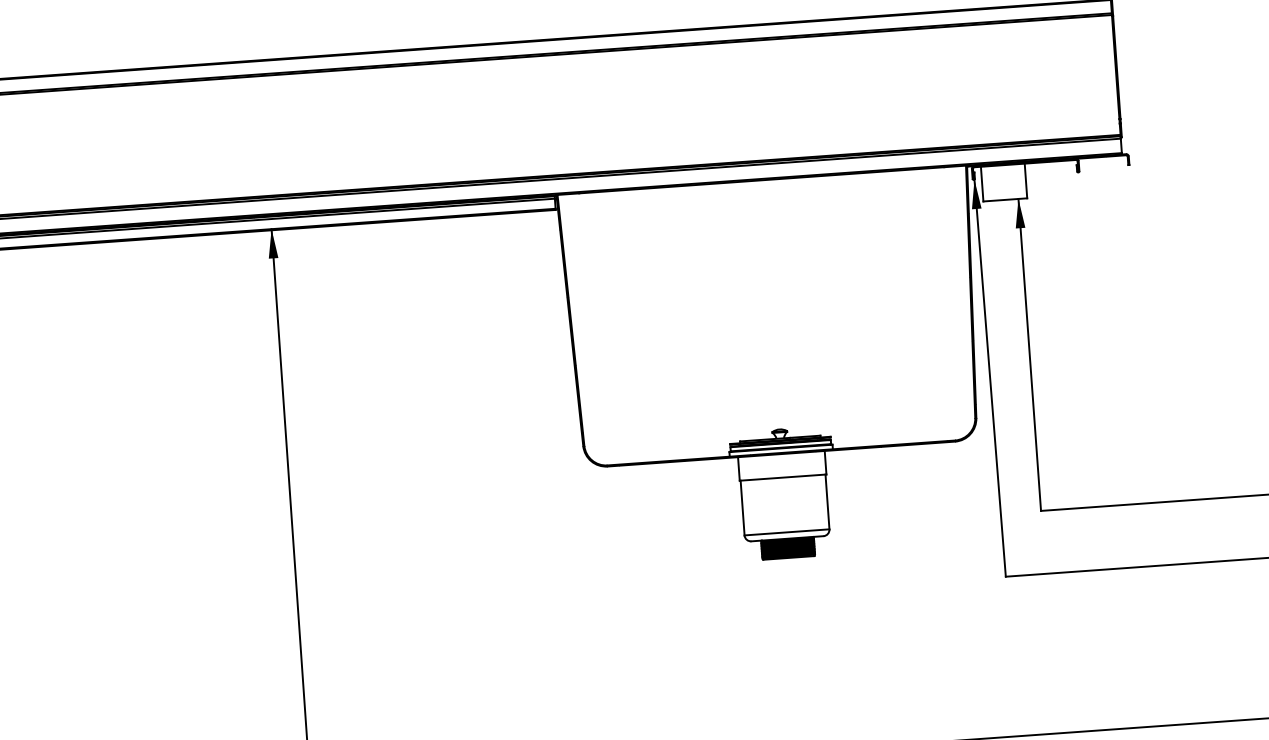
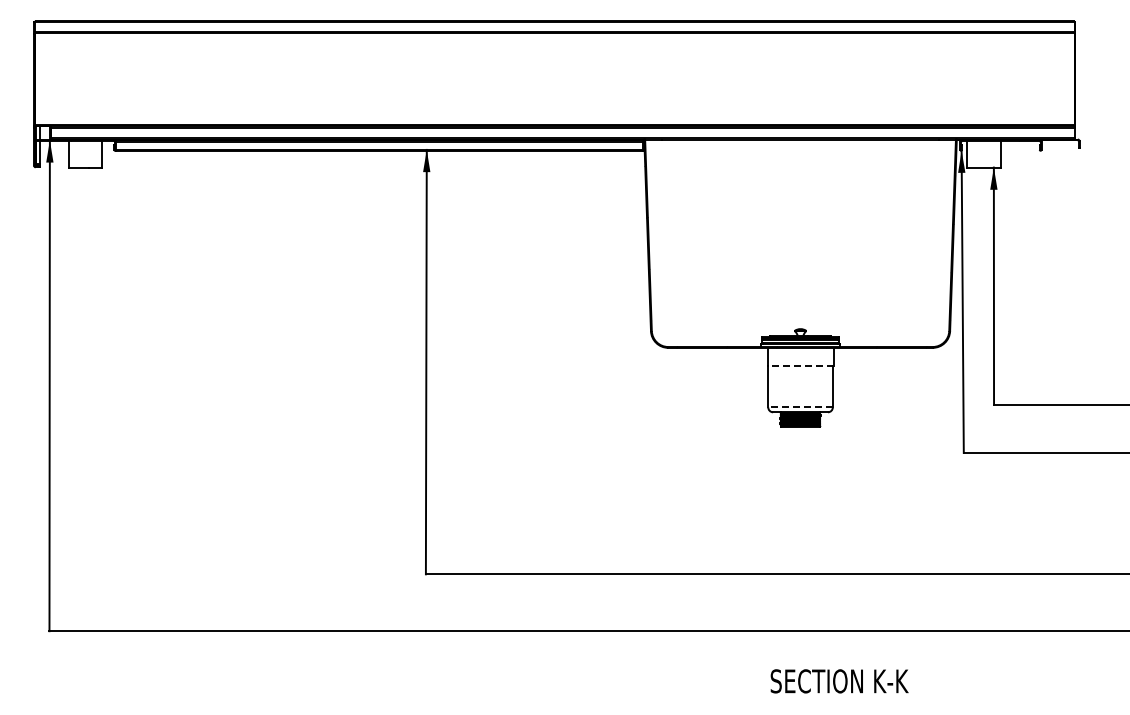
line: (782, 477) -> (800, 365), solid -> dashed
line: (786, 532) -> (800, 407), solid -> dashed

